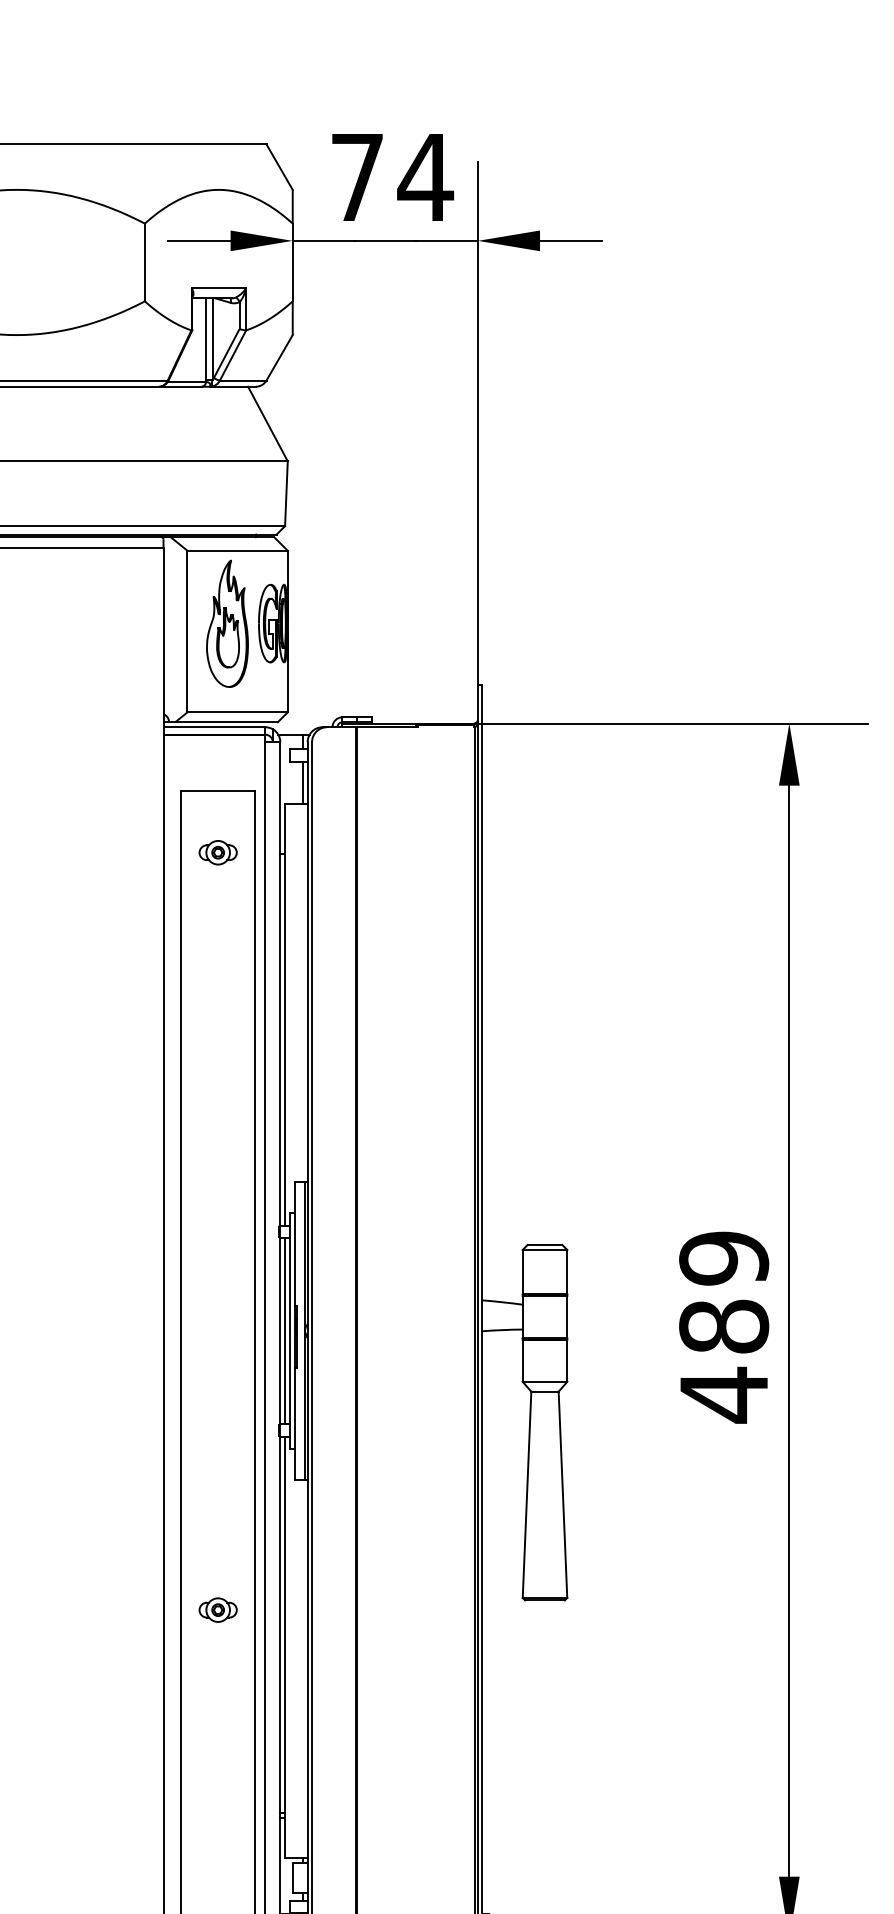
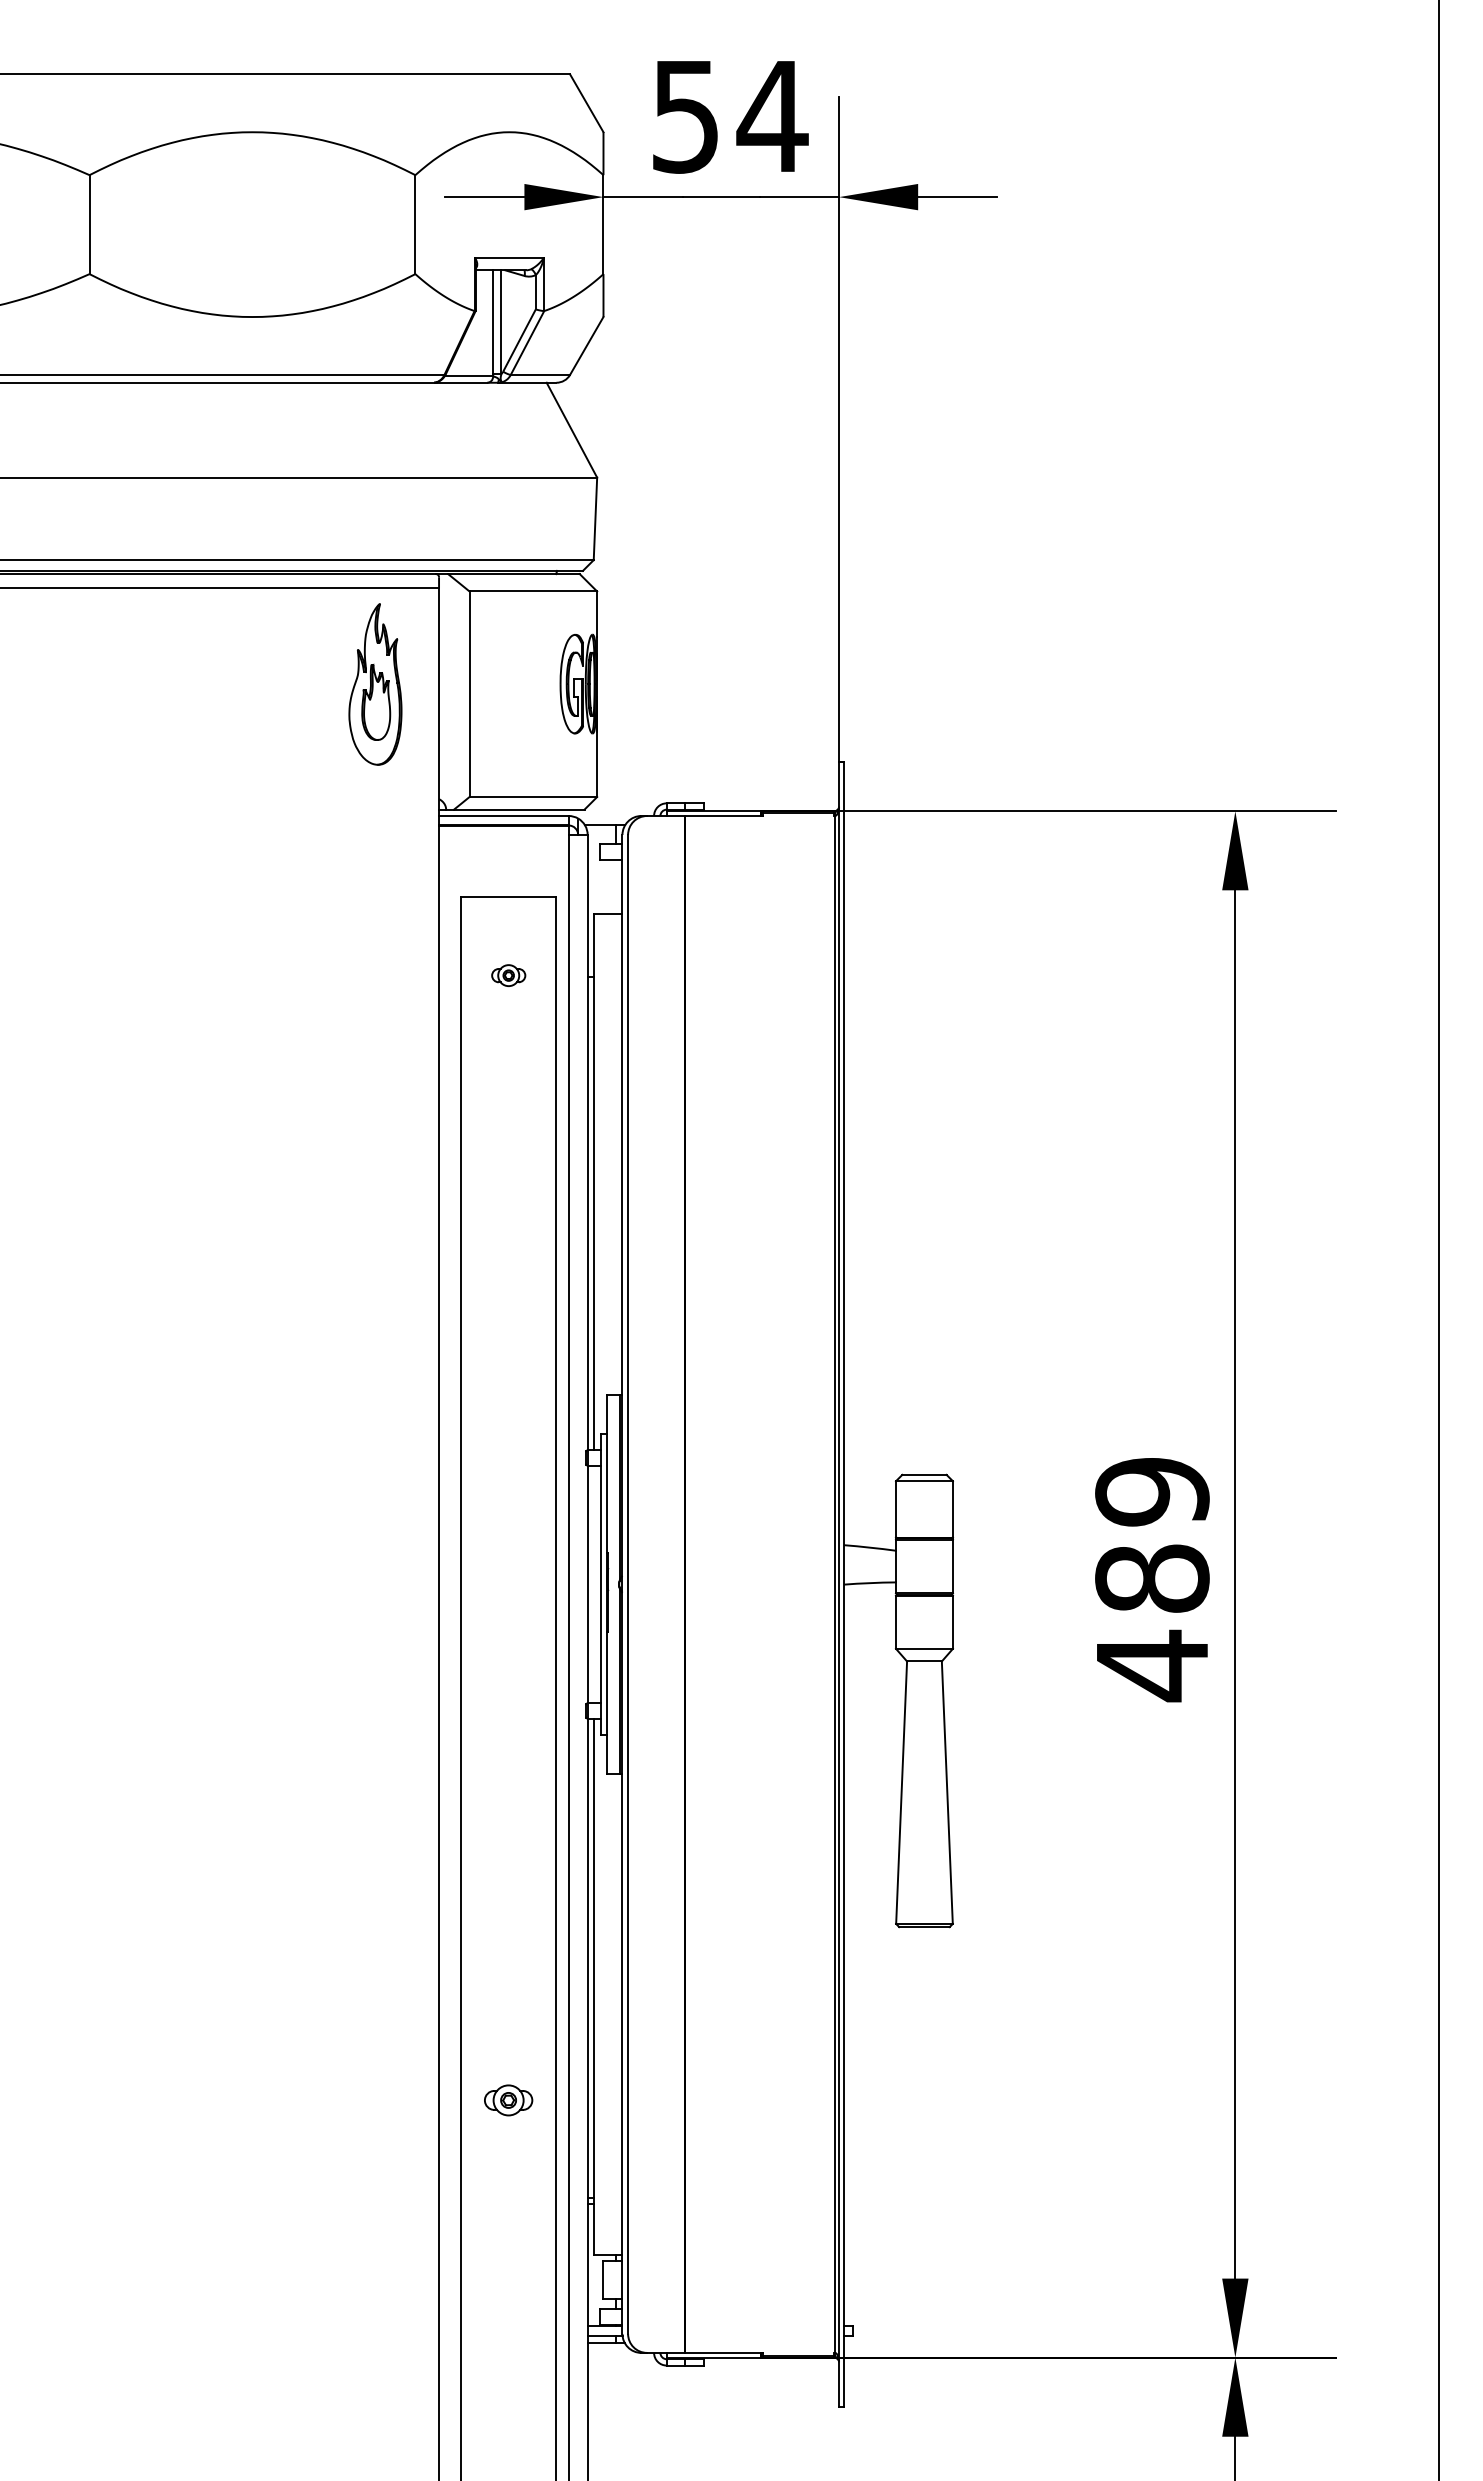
text: (357, 178) -> (685, 117), 74 -> 54
part: (227, 623) -> (375, 684), moved
line: (302, 782) -> (616, 886), removed
part: (218, 852) -> (508, 975), size x0.7
line: (285, 1331) -> (594, 1584), removed
part: (218, 1610) -> (508, 2100), moved

